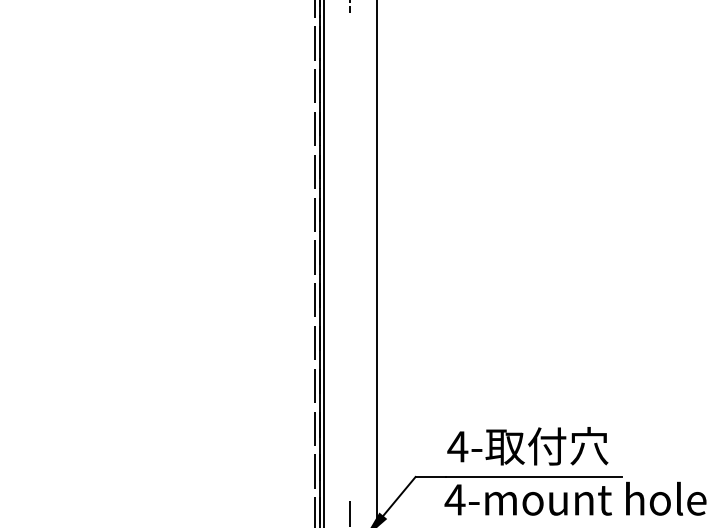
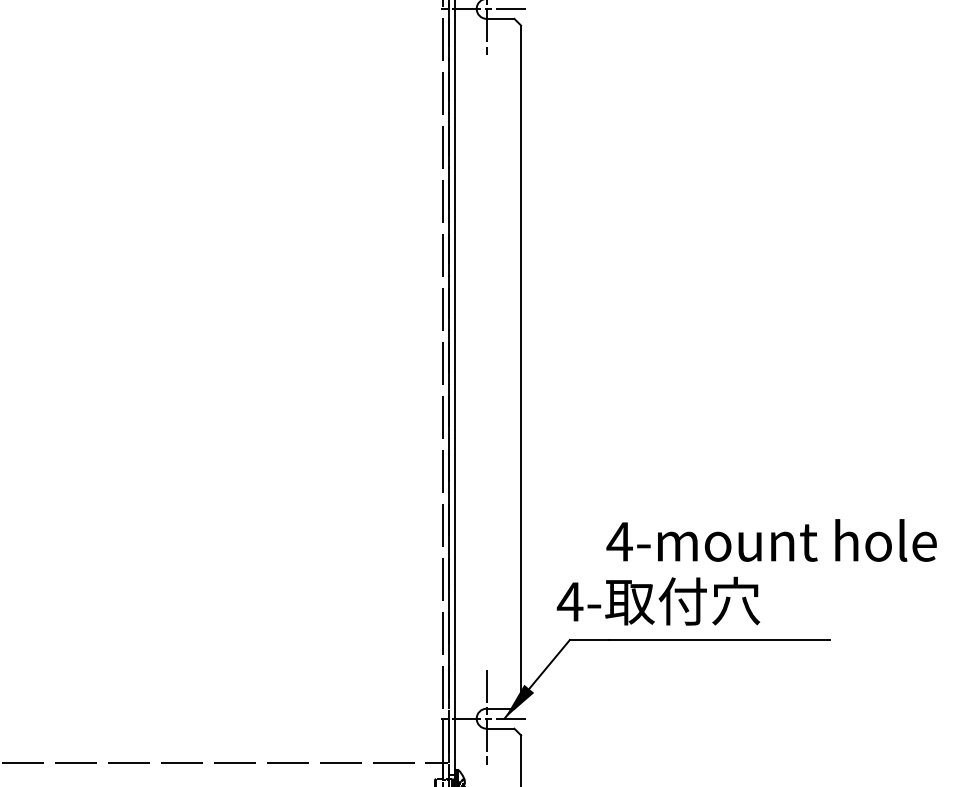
text: (527, 445) -> (658, 600), moved
text: (575, 498) -> (771, 540), moved

